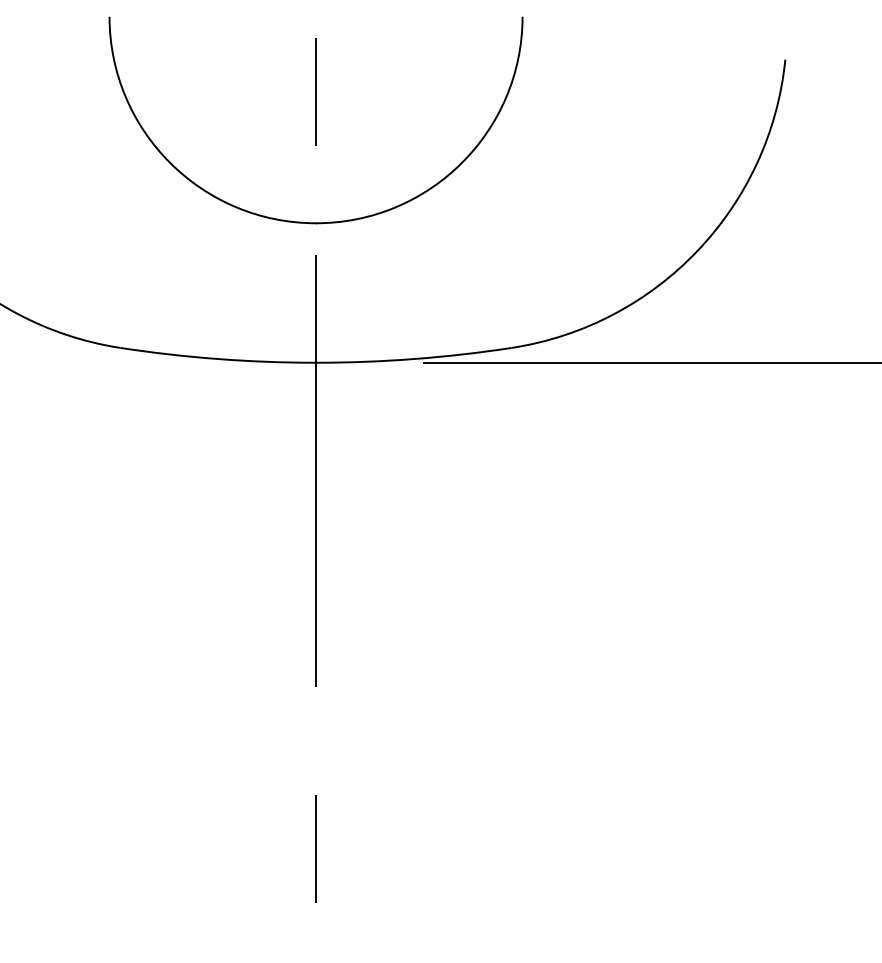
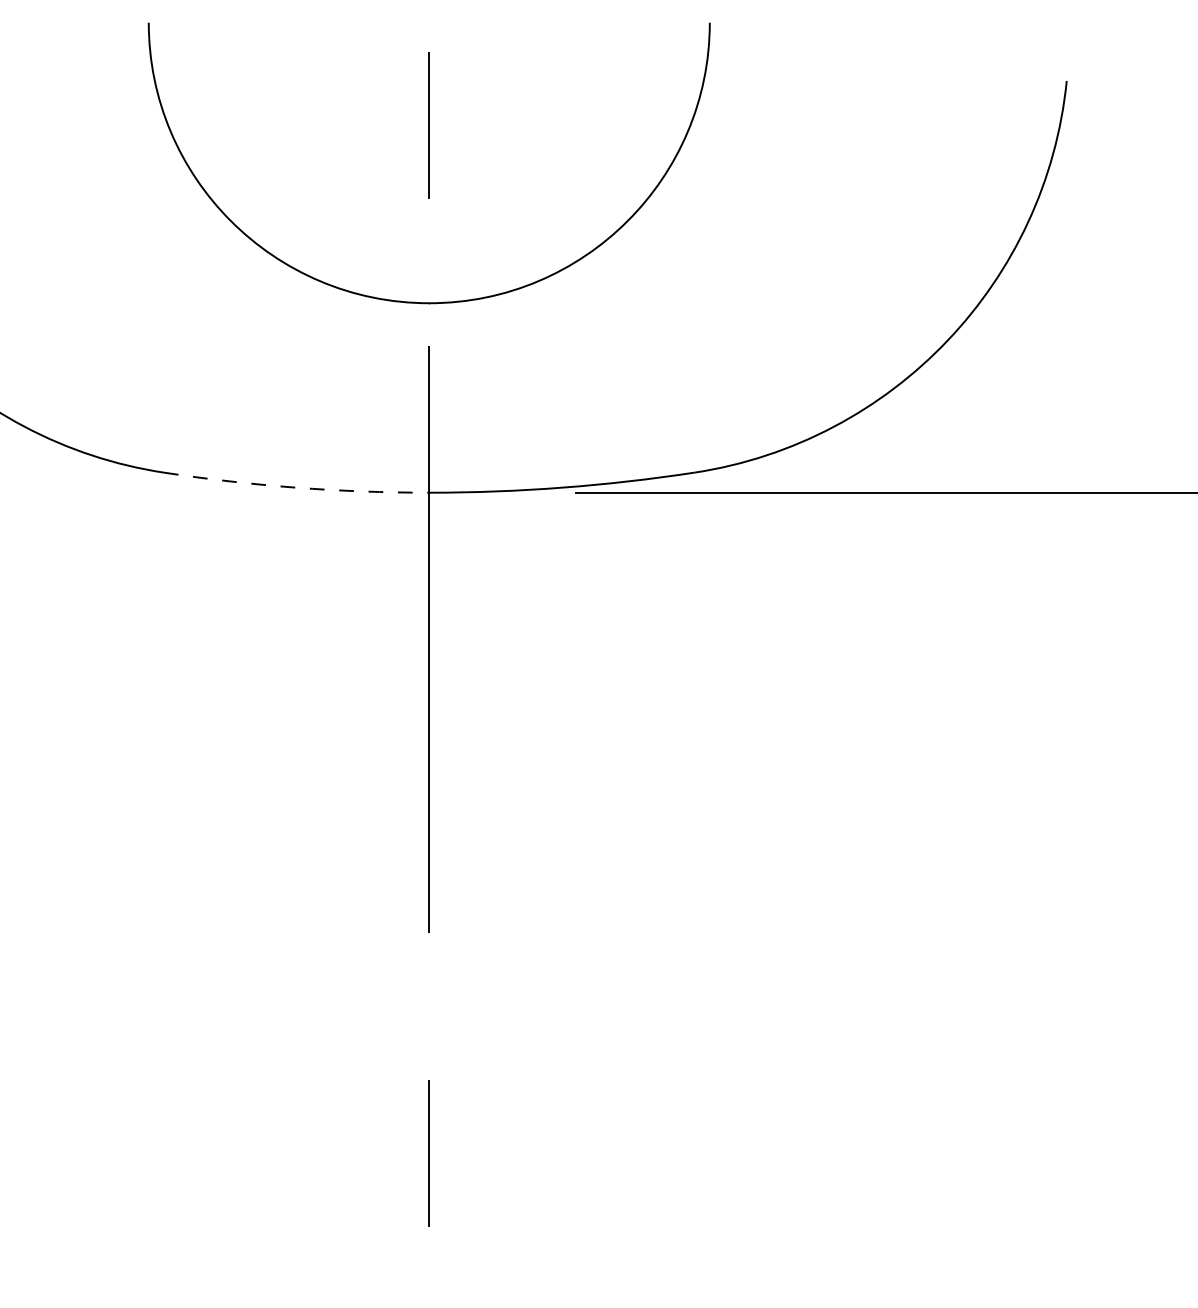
arc: (218, 359) -> (296, 488), solid -> dashed

